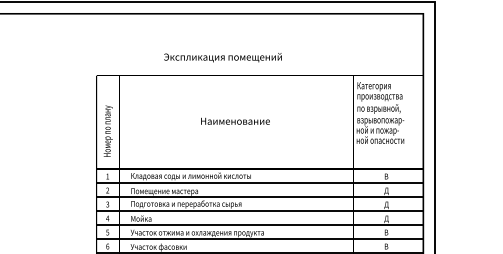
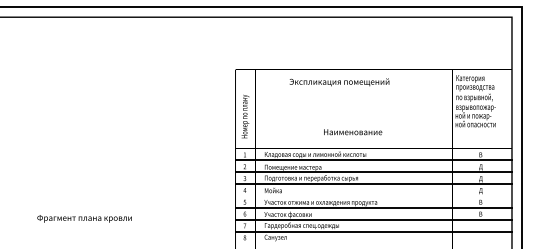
text: (223, 57) -> (339, 82), moved
text: (236, 121) -> (353, 132), moved
line: (259, 224) -> (373, 195), removed

